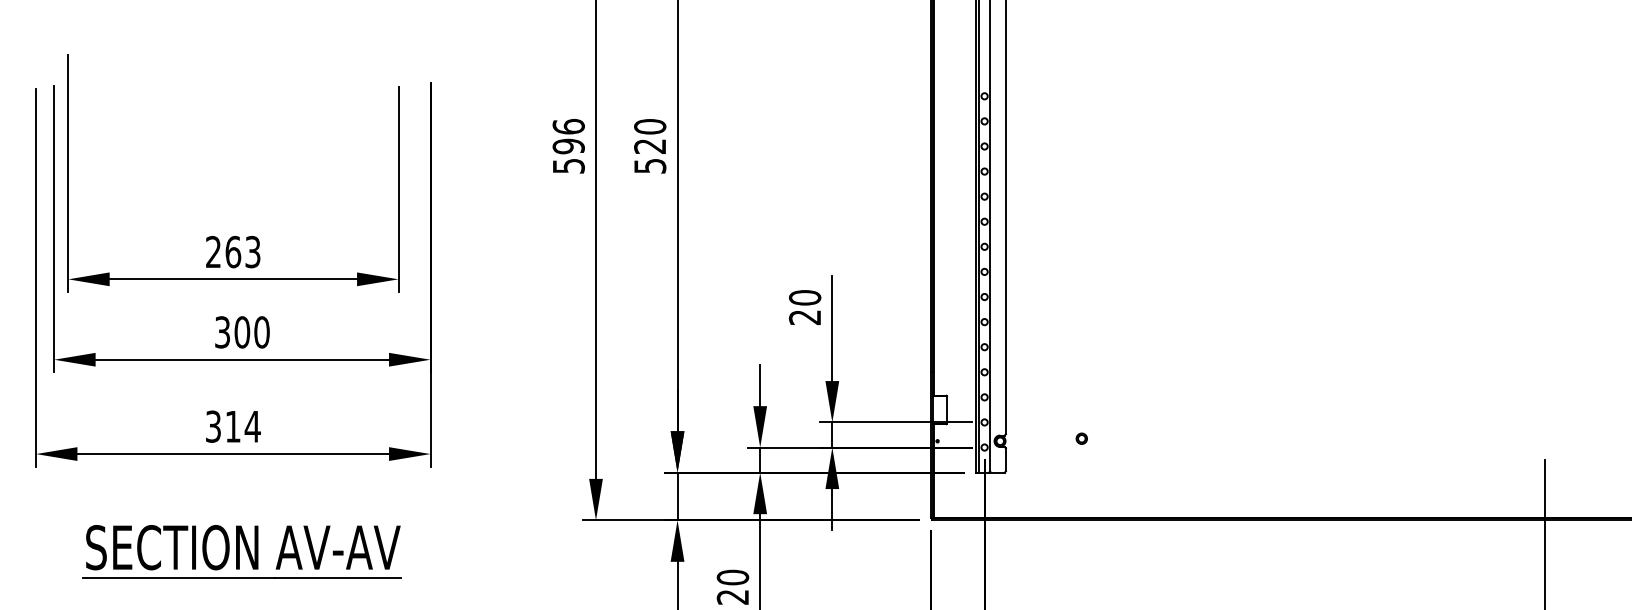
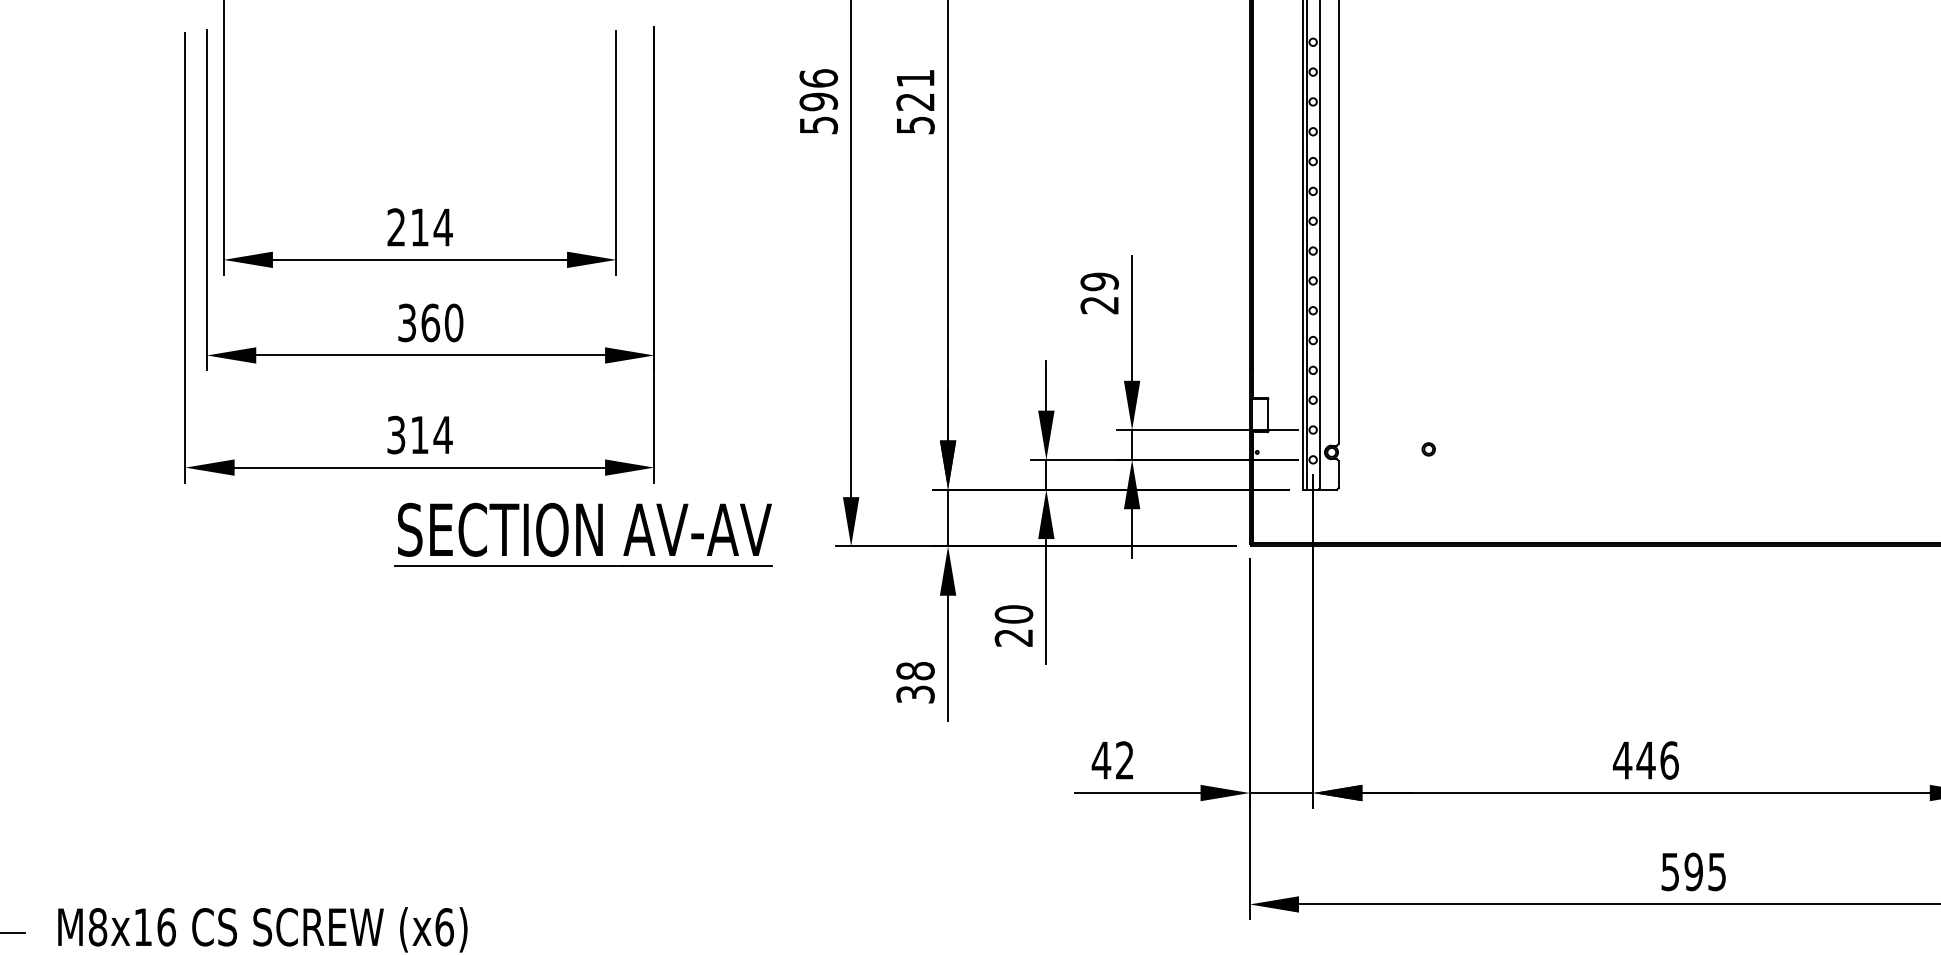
text: (650, 126) -> (915, 78), 520 -> 521
text: (243, 252) -> (431, 227), 263 -> 214
text: (804, 297) -> (1099, 281), 20 -> 29
text: (242, 332) -> (430, 322), 300 -> 360
part: (242, 551) -> (583, 534), moved

